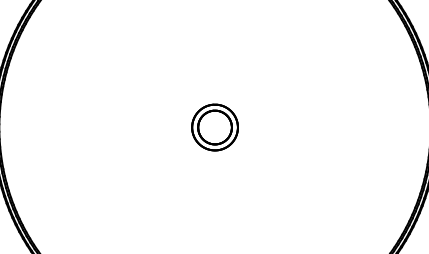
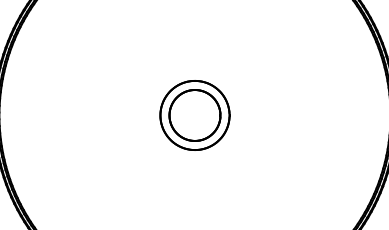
part: (214, 127) -> (194, 115), size x1.67

